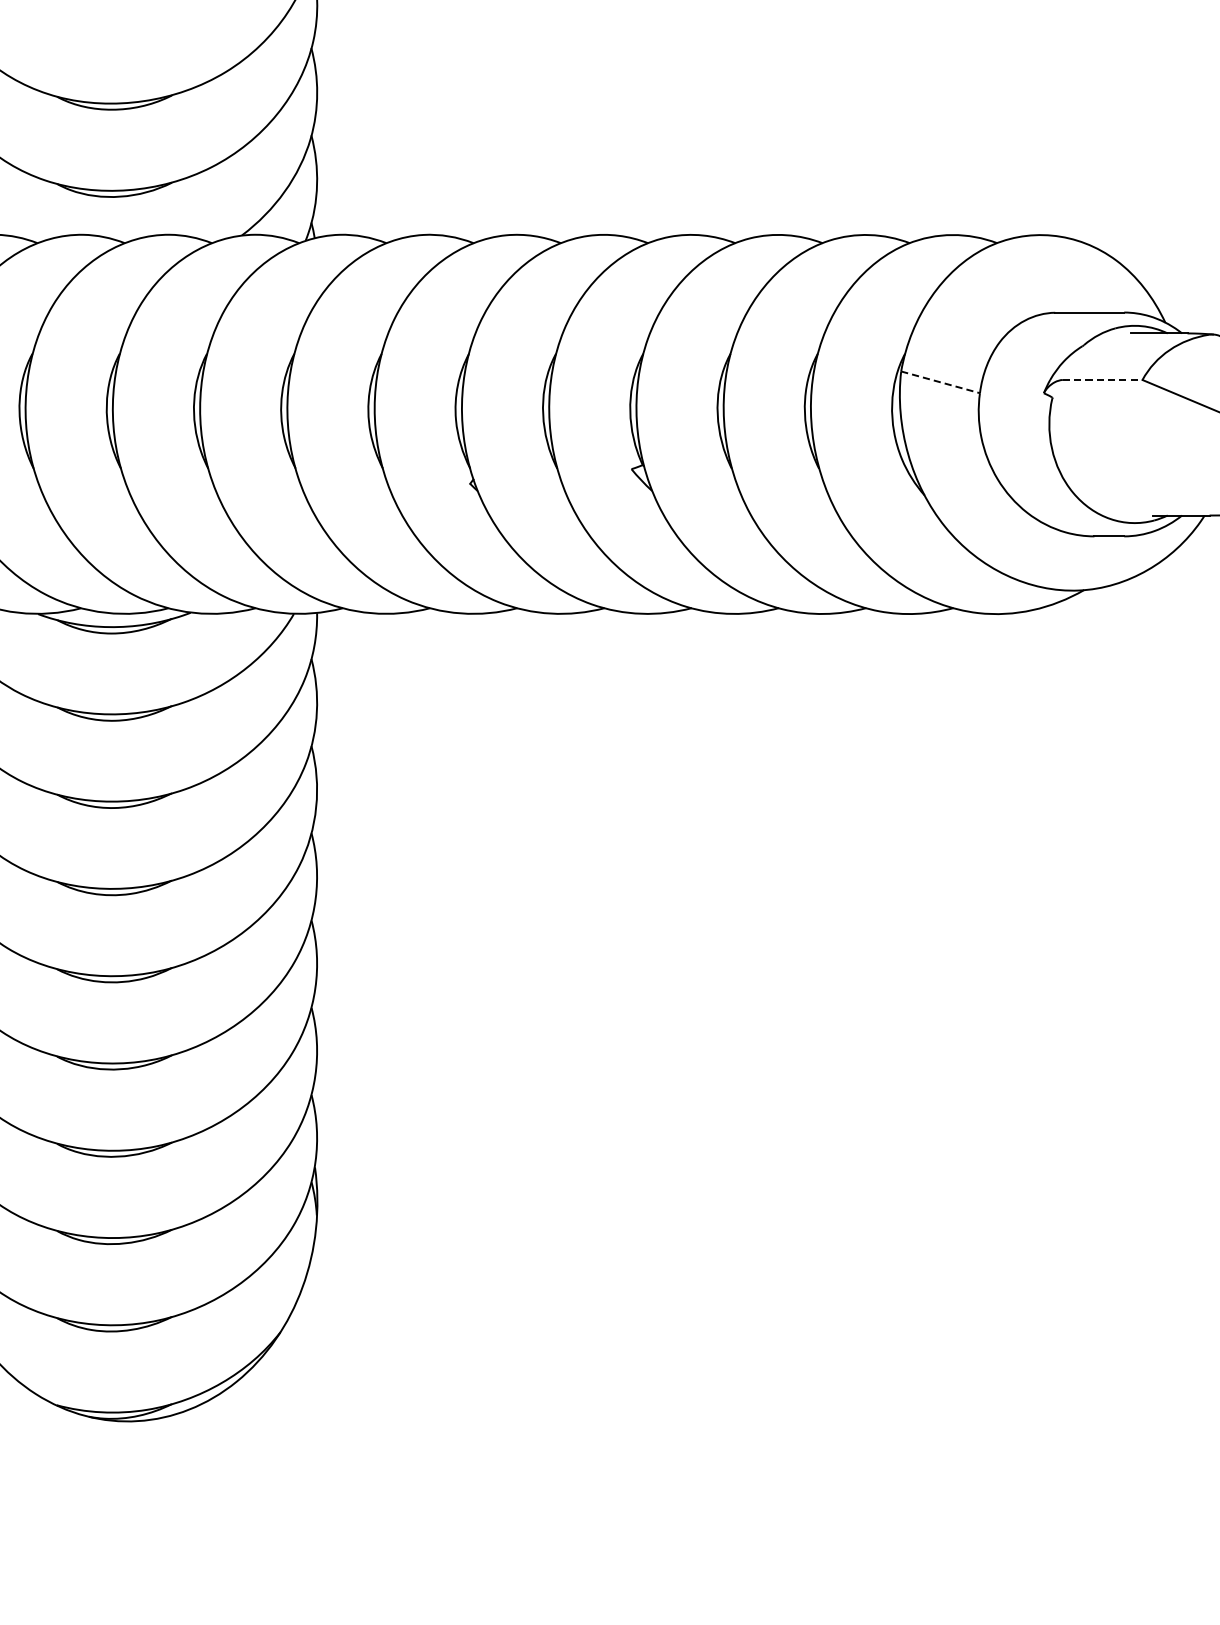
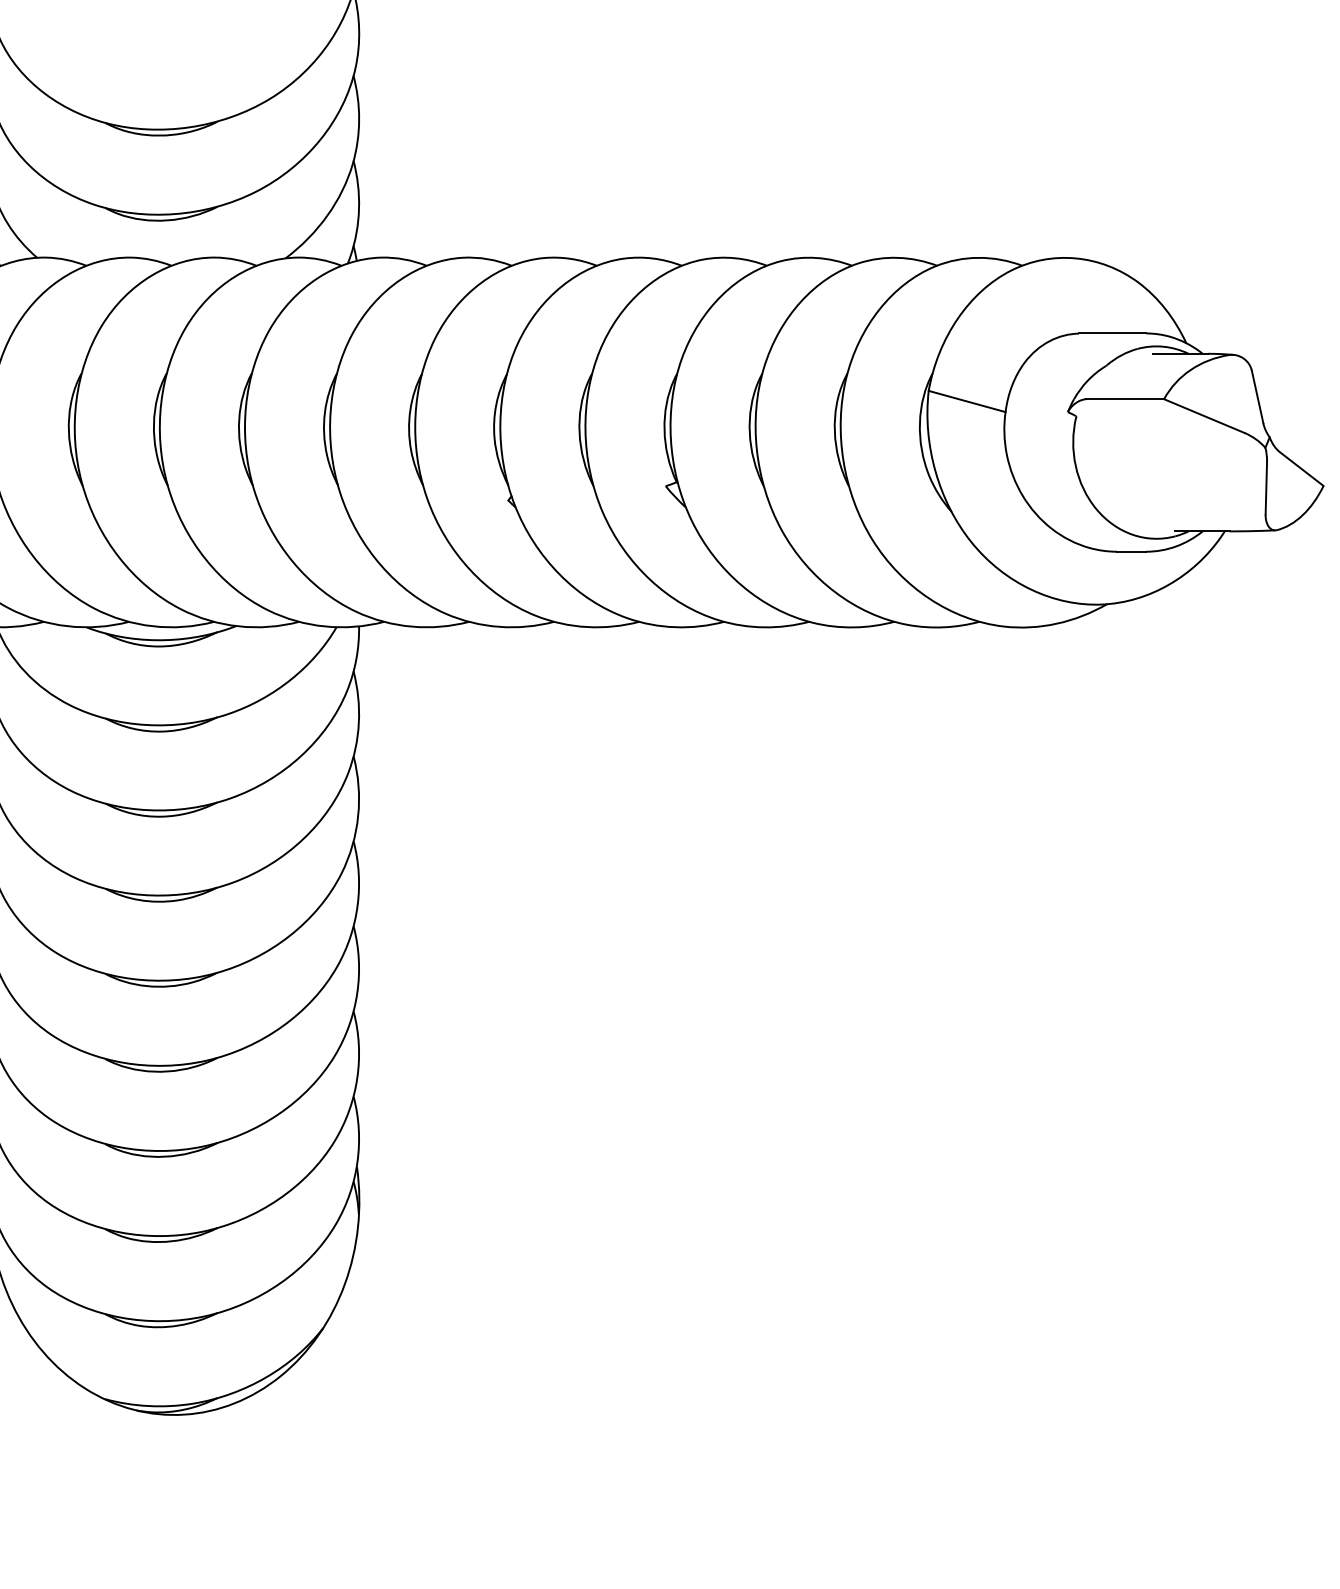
line: (1102, 380) -> (1125, 399), dashed -> solid
line: (940, 382) -> (967, 401), dashed -> solid

